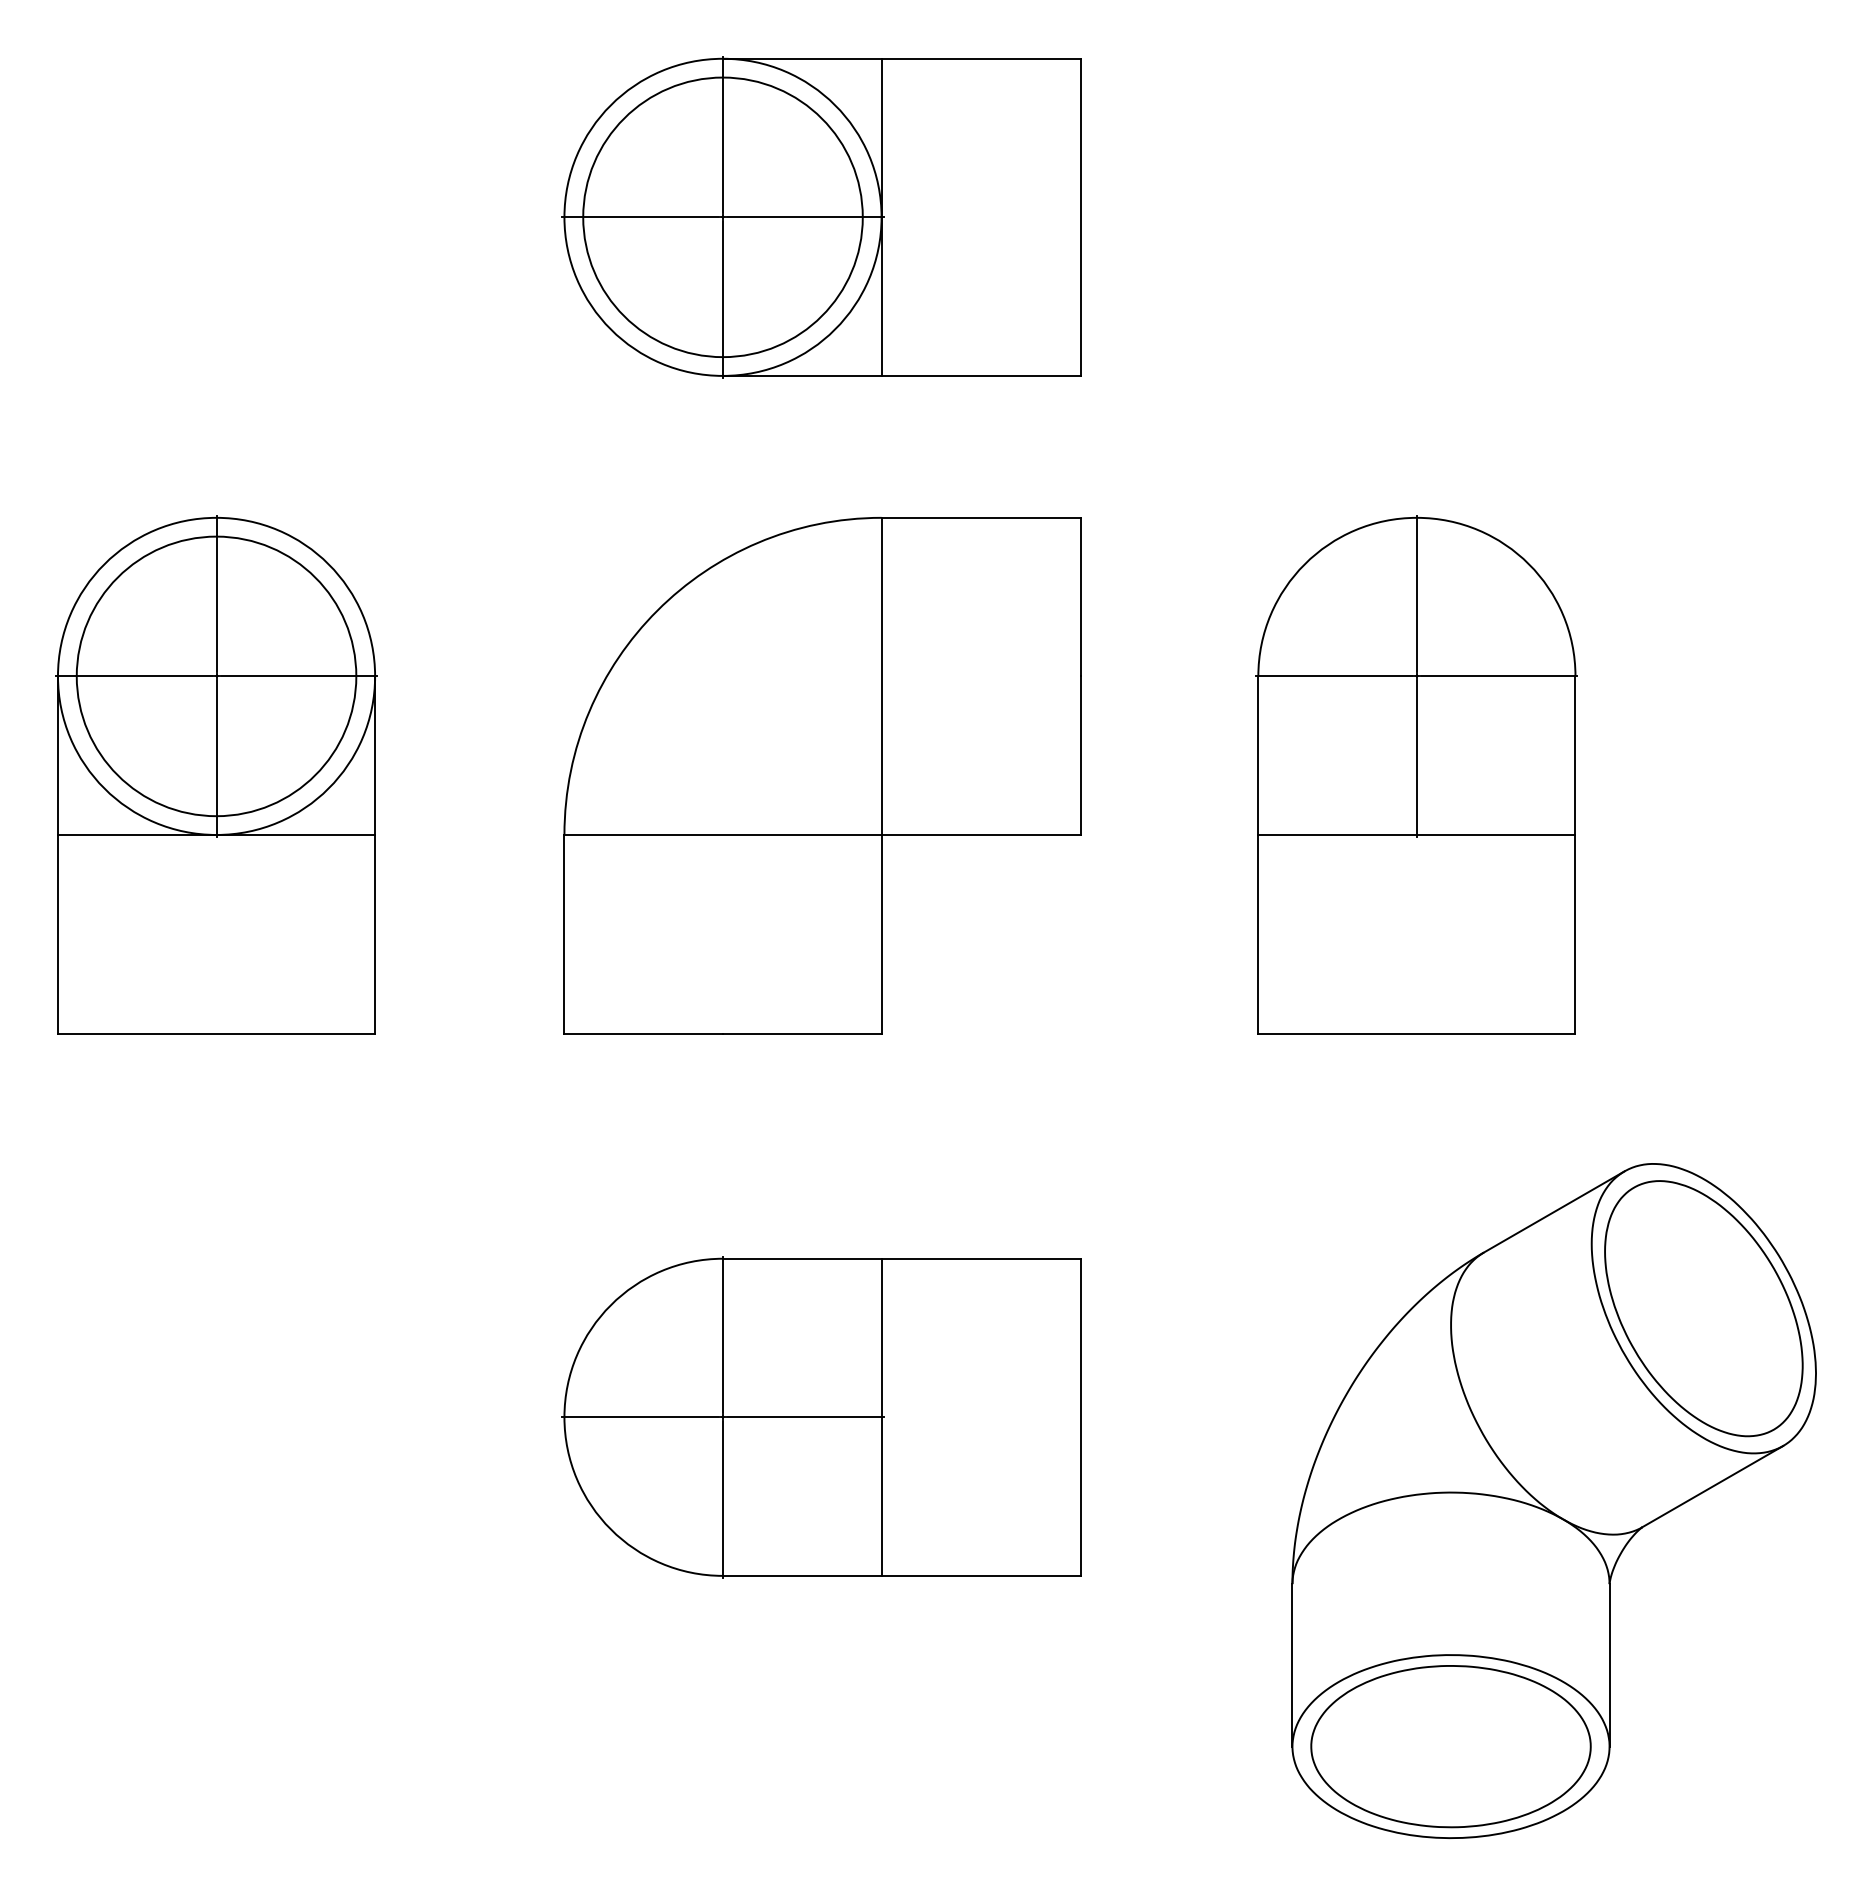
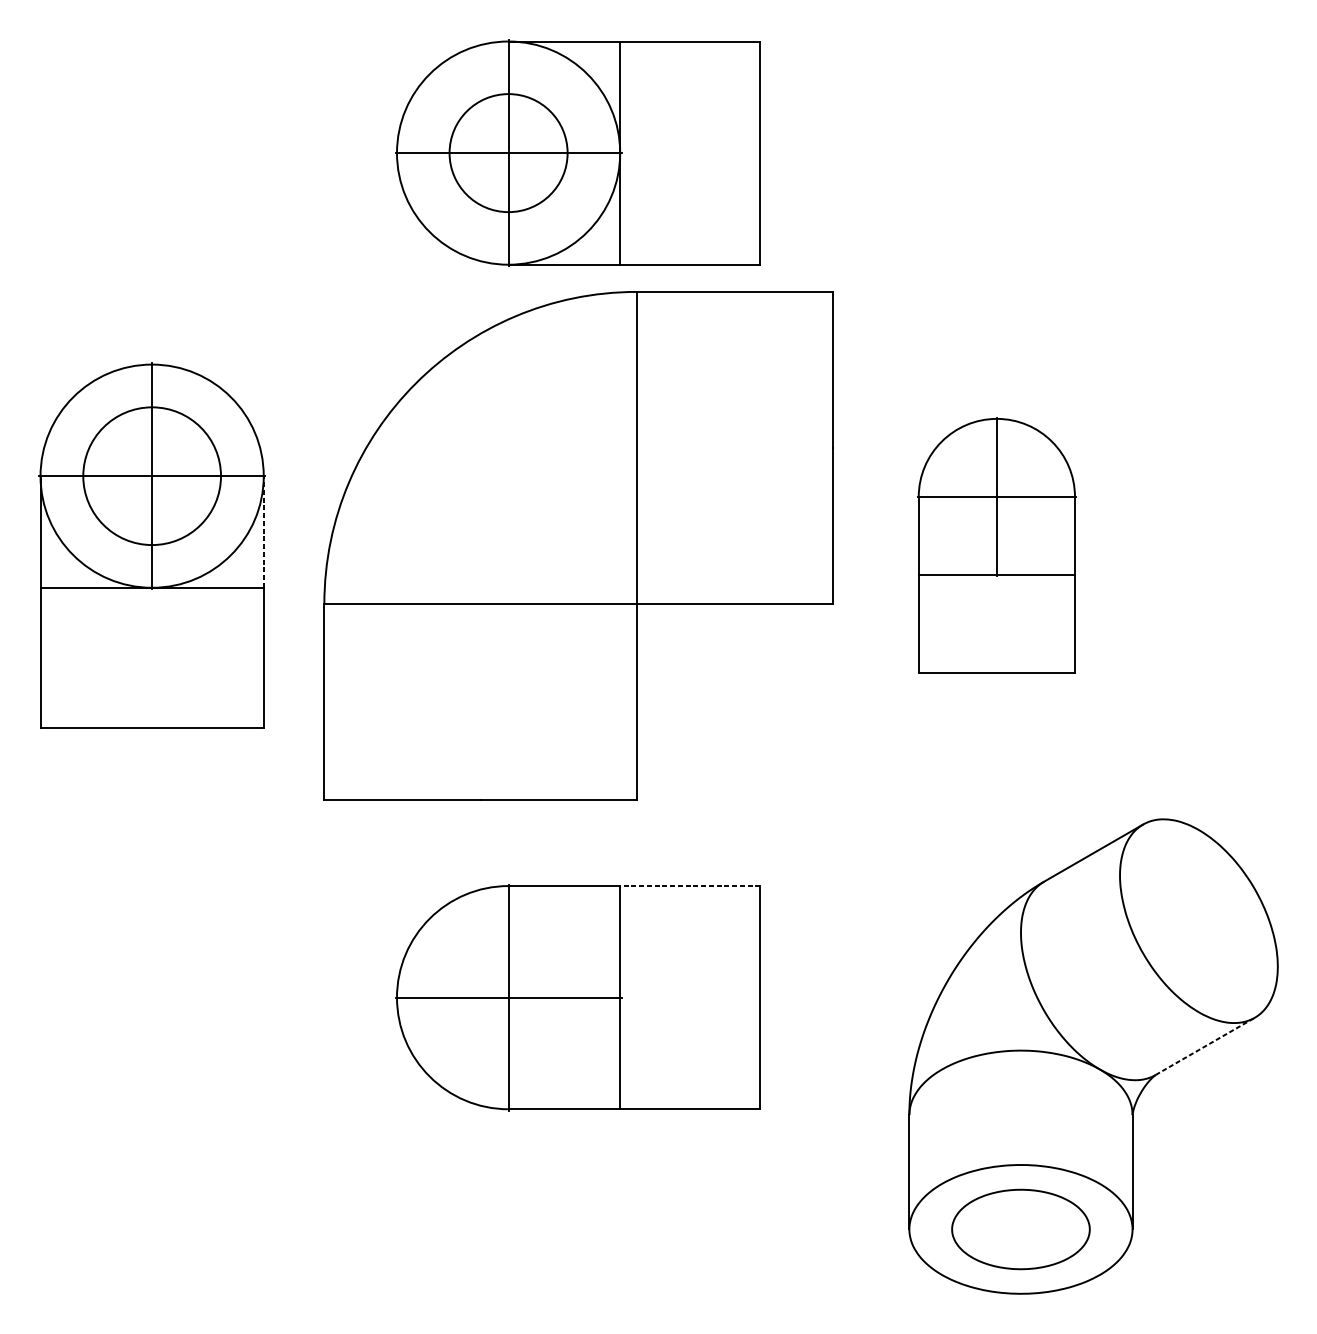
circle: (722, 217) -> (508, 153), size x0.6
circle: (216, 676) -> (152, 476), size x0.7
line: (375, 755) -> (264, 531), solid -> dashed
part: (1416, 774) -> (996, 545), size x0.7
part: (822, 775) -> (578, 545), size x1.4
line: (981, 1258) -> (690, 885), solid -> dashed
part: (1703, 1308) -> (1198, 921), removed
line: (1713, 1486) -> (1205, 1046), solid -> dashed
part: (1450, 1746) -> (1020, 1229), size x0.7

